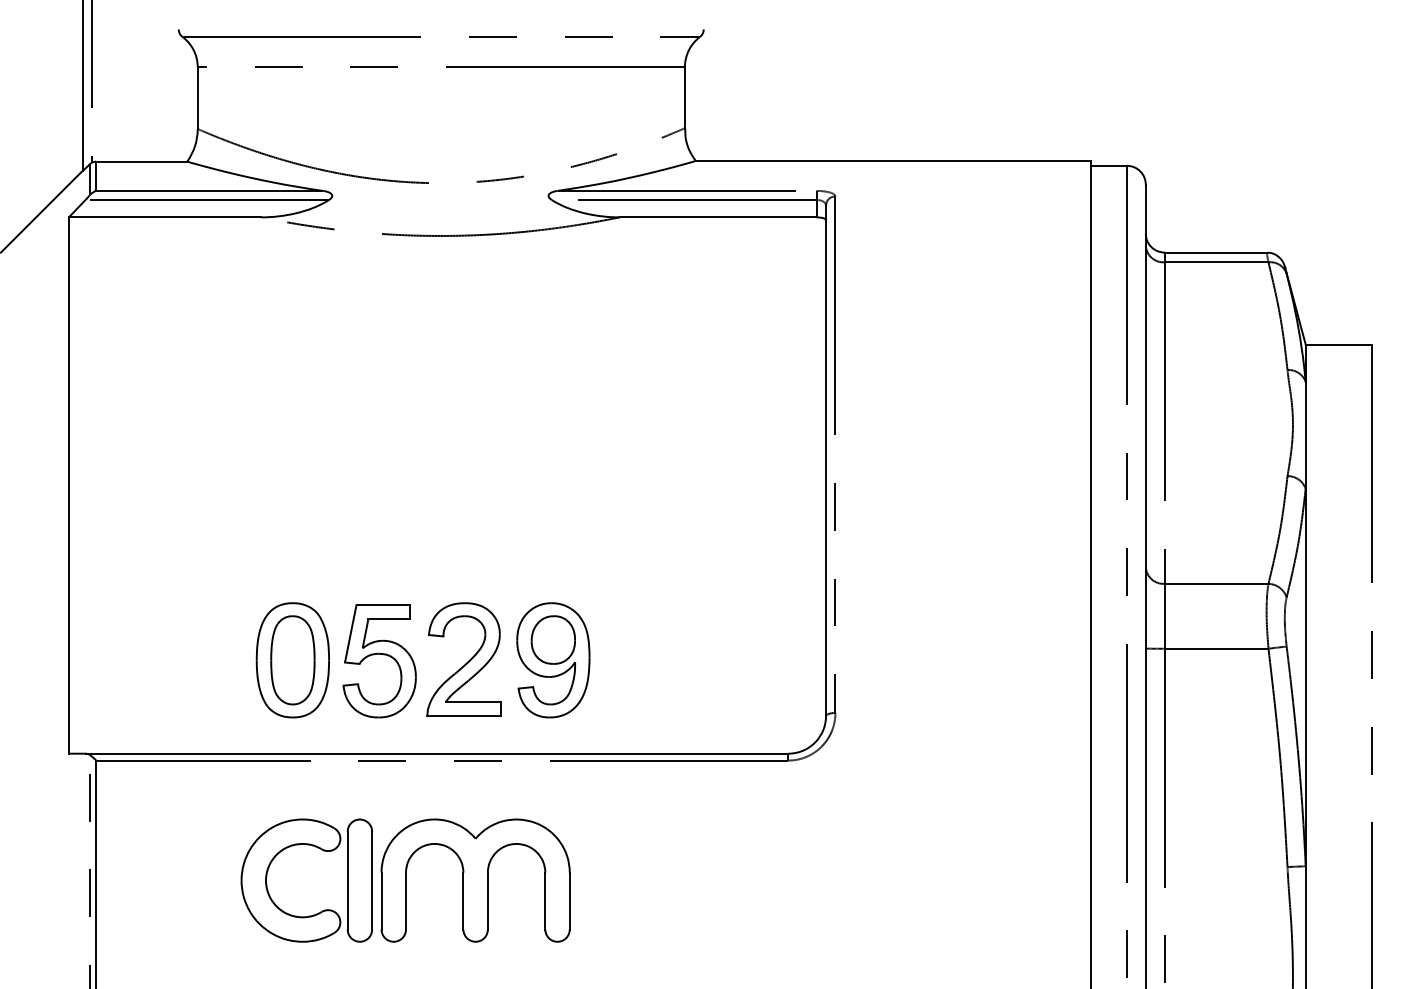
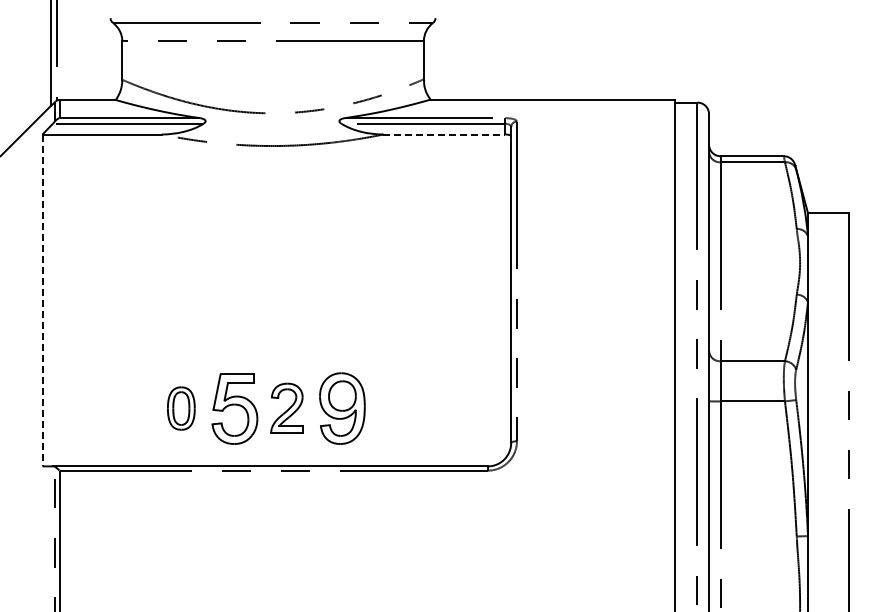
line: (718, 217) -> (444, 134), solid -> dashed
line: (68, 485) -> (42, 300), solid -> dashed
part: (462, 658) -> (286, 407), size x0.7
part: (293, 660) -> (181, 408), size x0.6
part: (404, 879) -> (250, 544), removed

